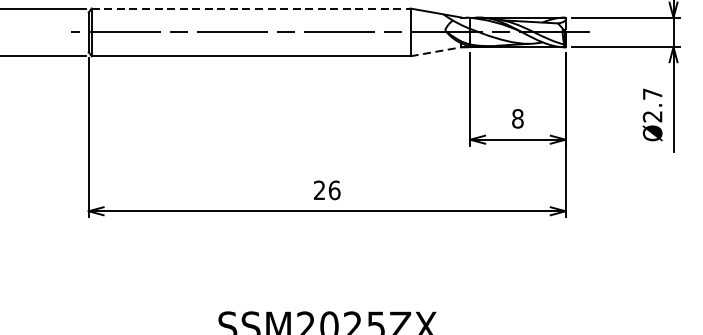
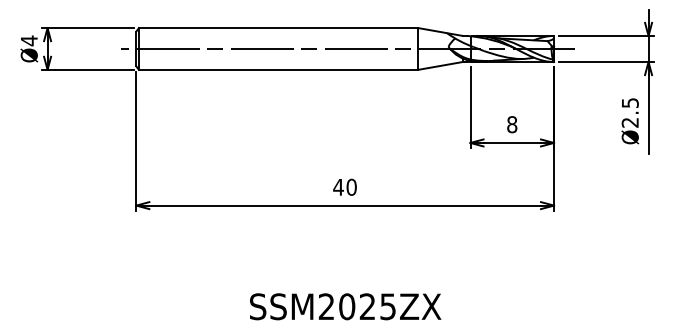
line: (251, 9) -> (278, 28), dashed -> solid
line: (435, 51) -> (440, 65), dashed -> solid
text: (652, 93) -> (630, 102), Ø2.7 -> Ø2.5
text: (326, 189) -> (344, 186), 26 -> 40

